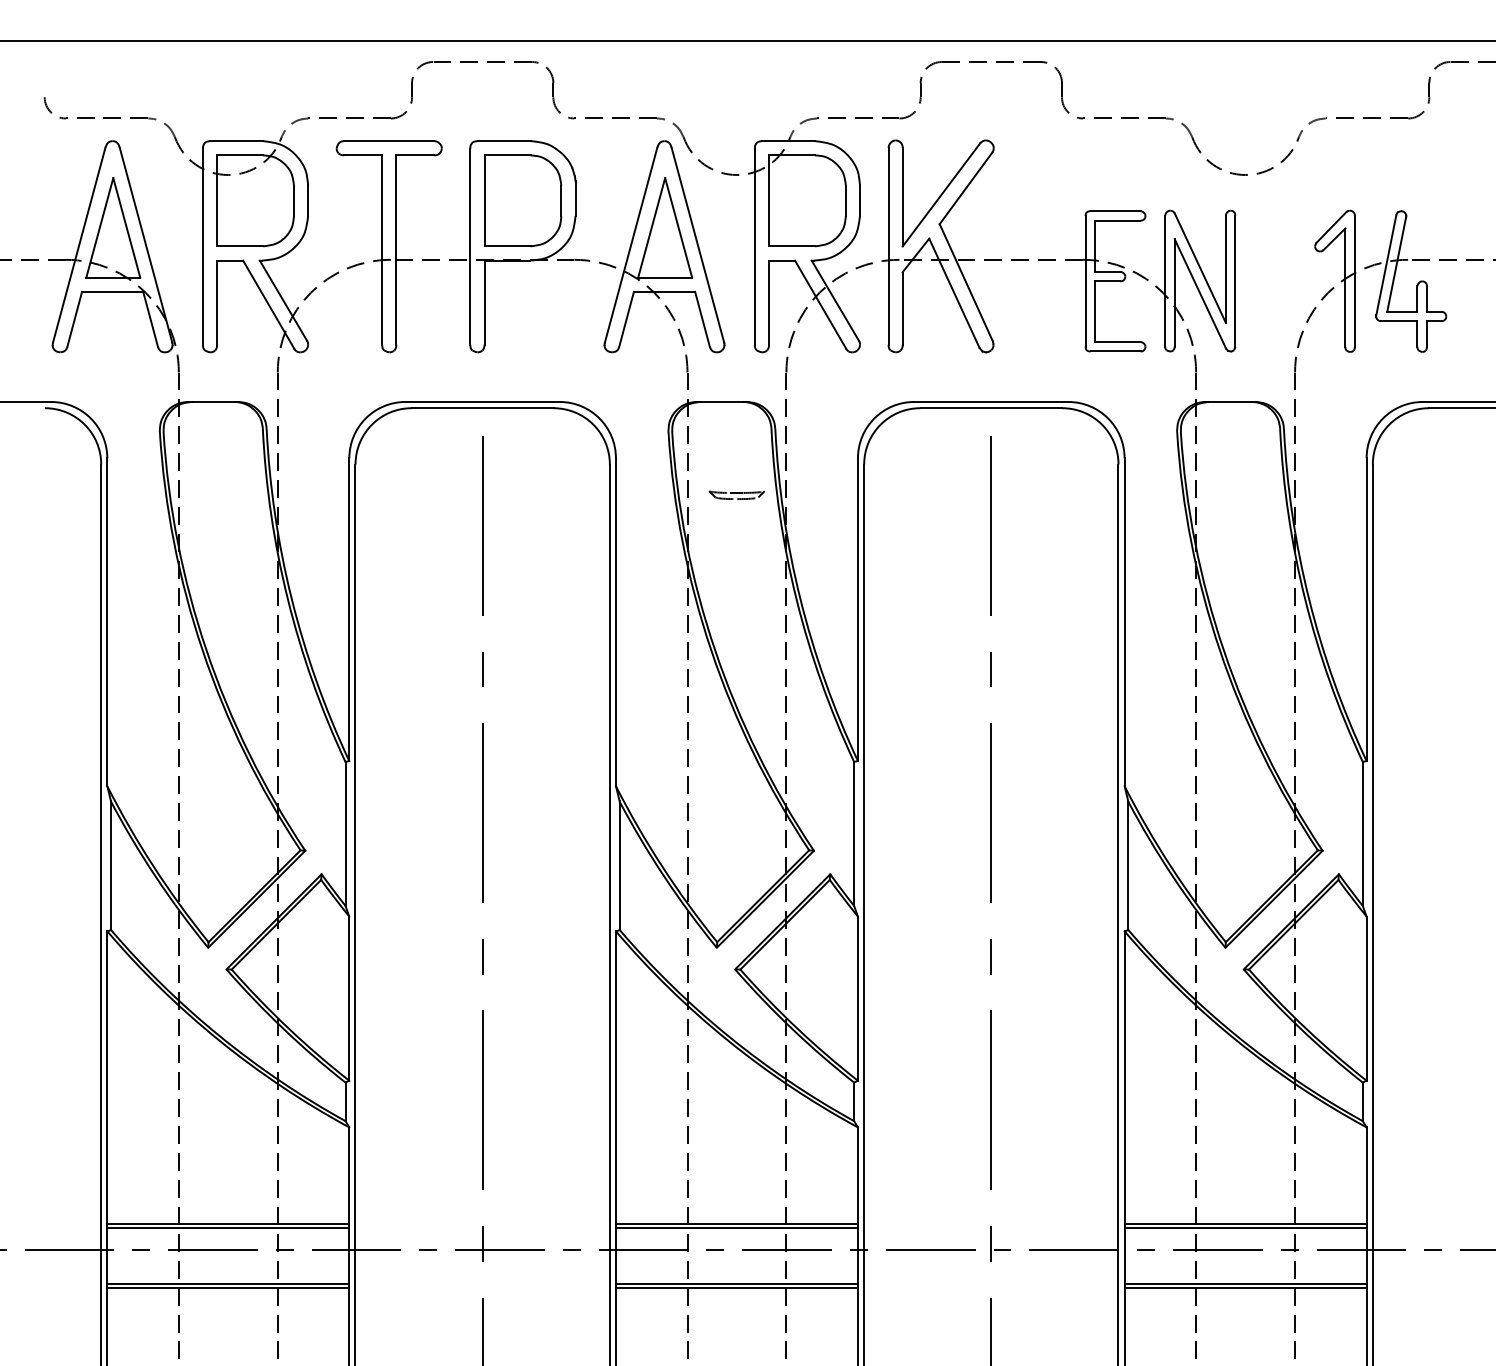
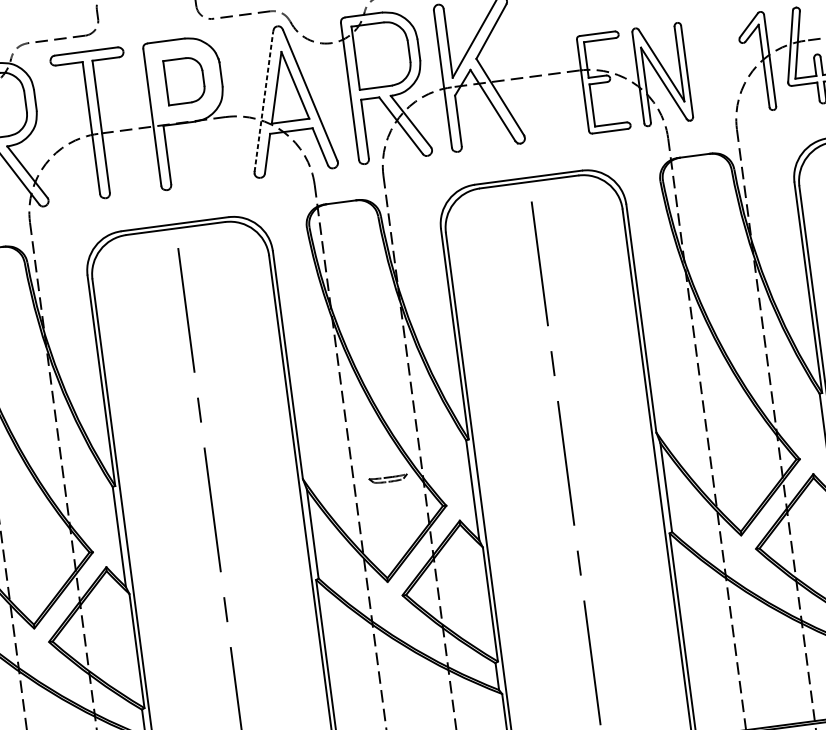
part: (523, 200) -> (185, 80), size x0.7
line: (631, 245) -> (264, 101), solid -> dashed
part: (736, 494) -> (388, 478), moved

